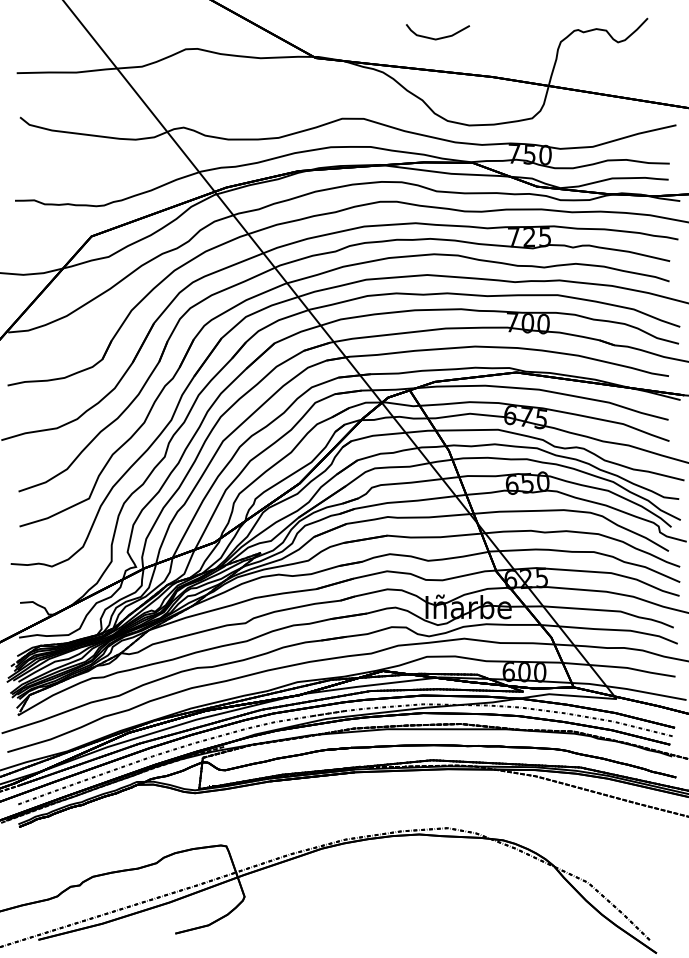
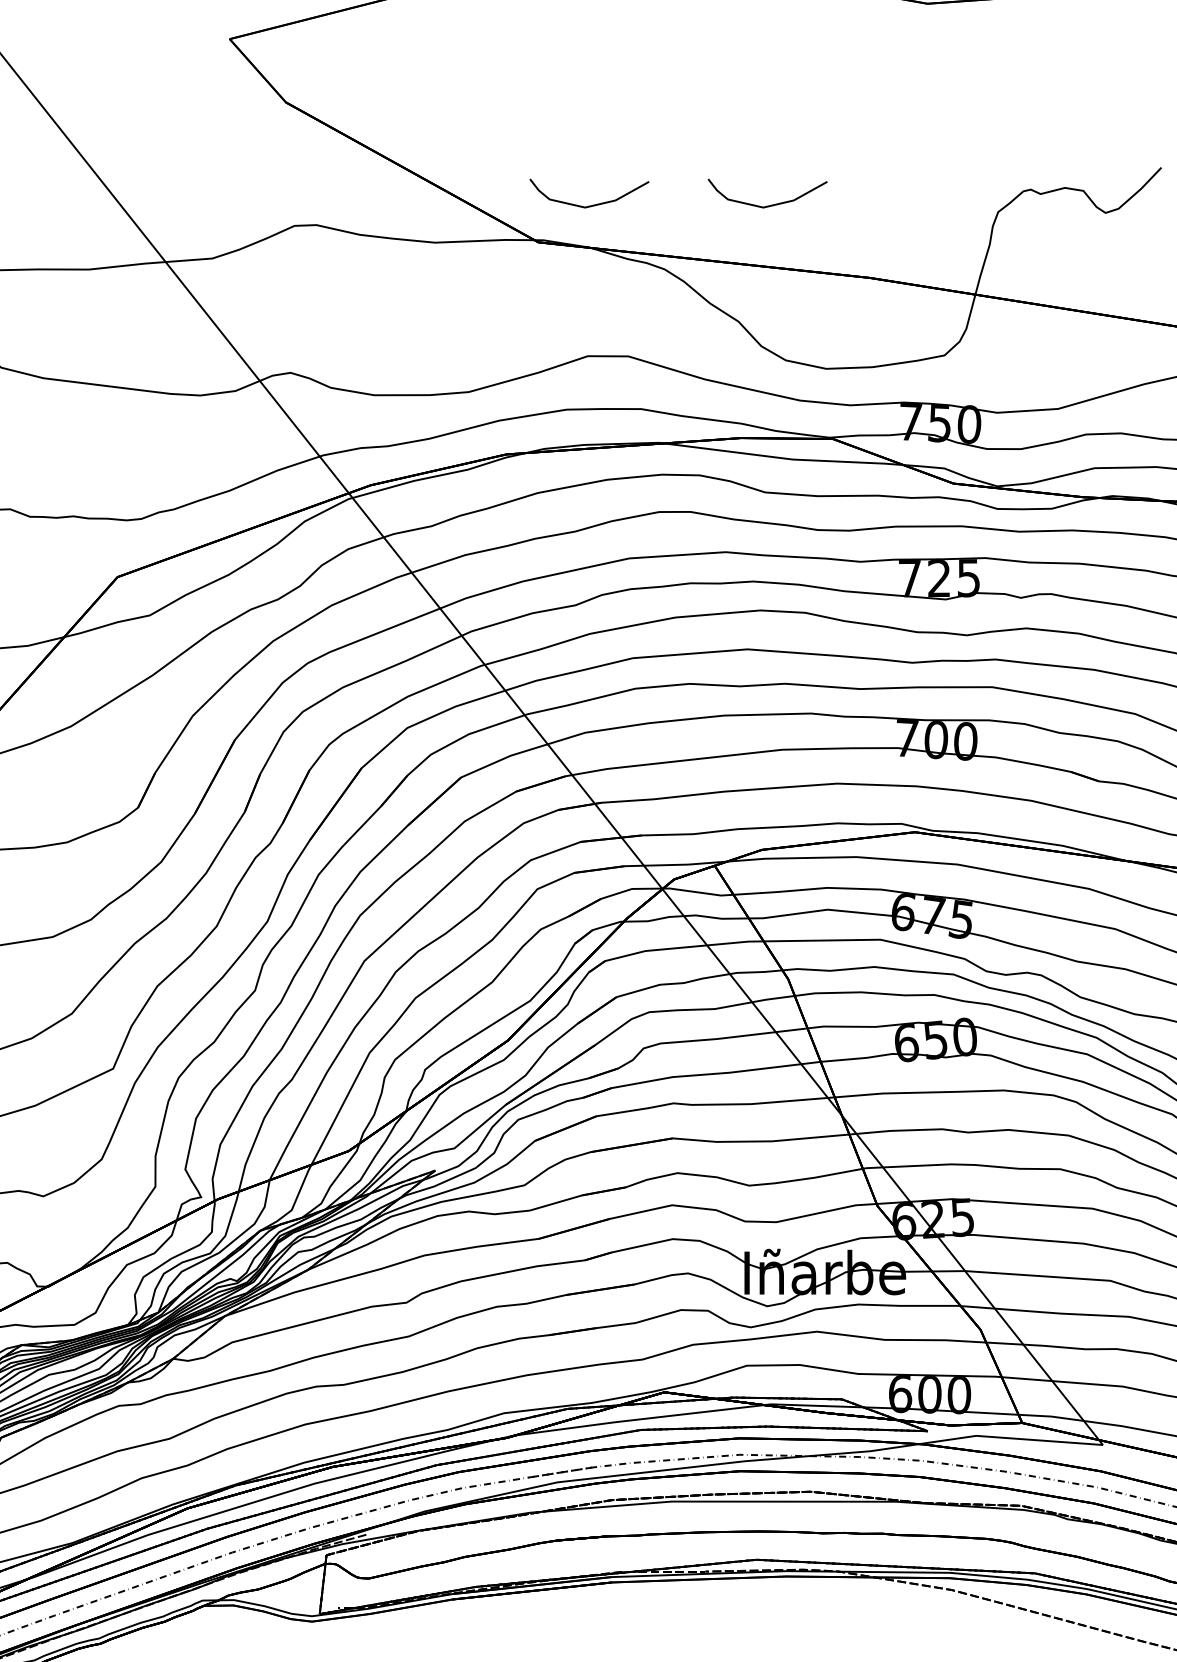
curve: (344, 37) -> (592, 203), added

